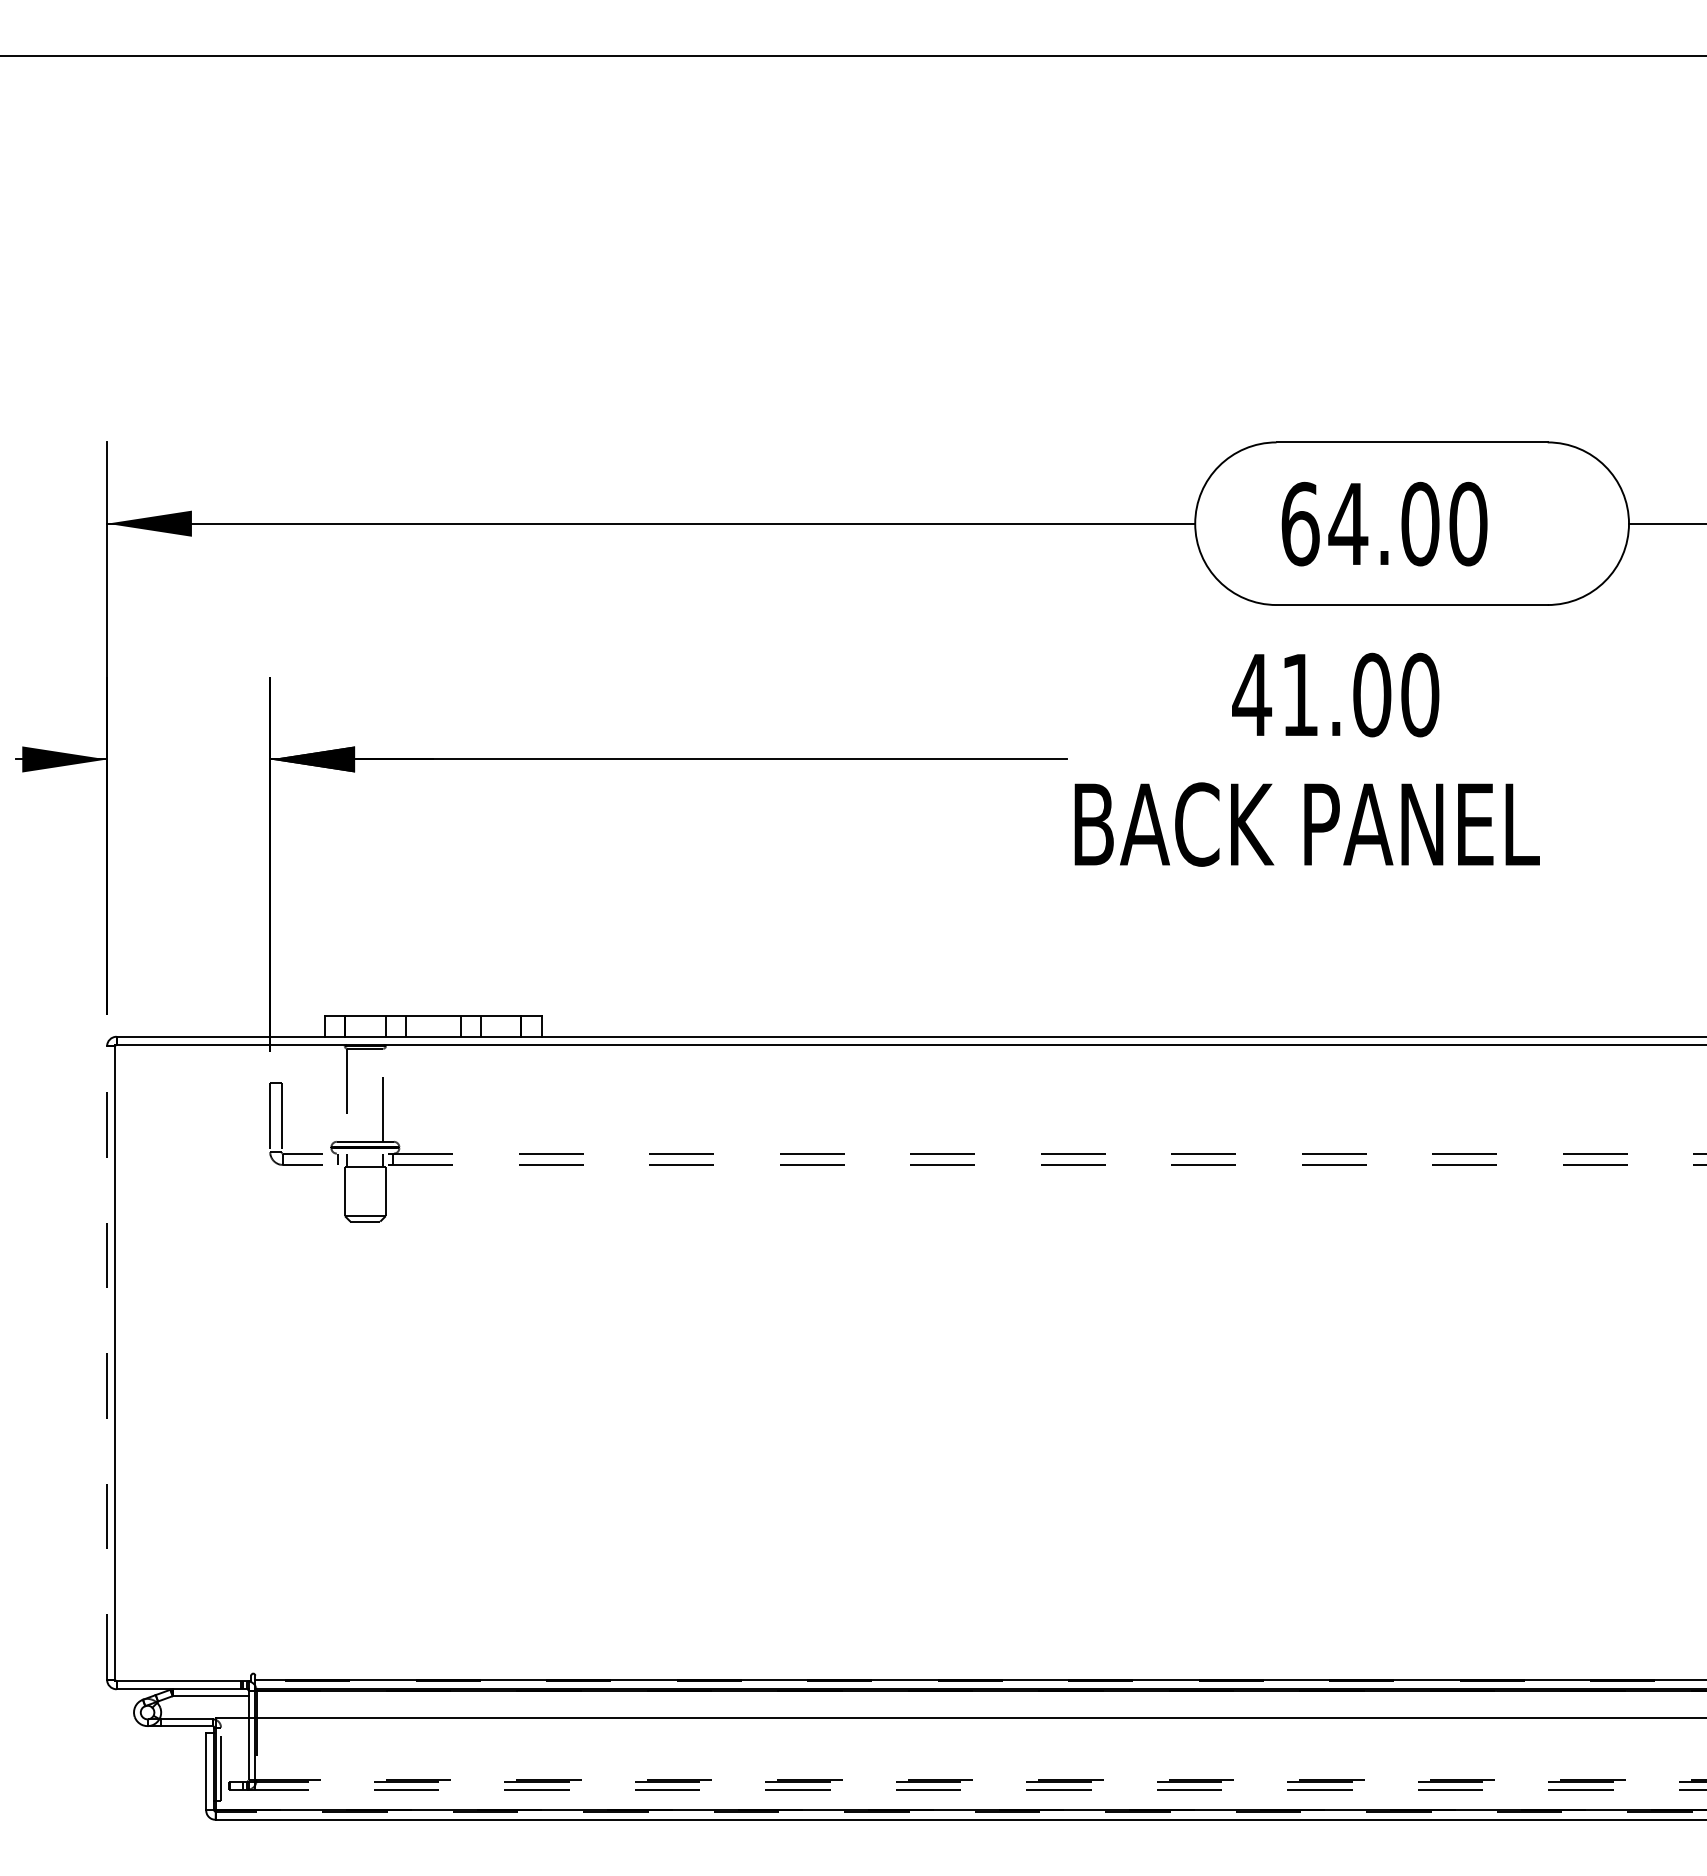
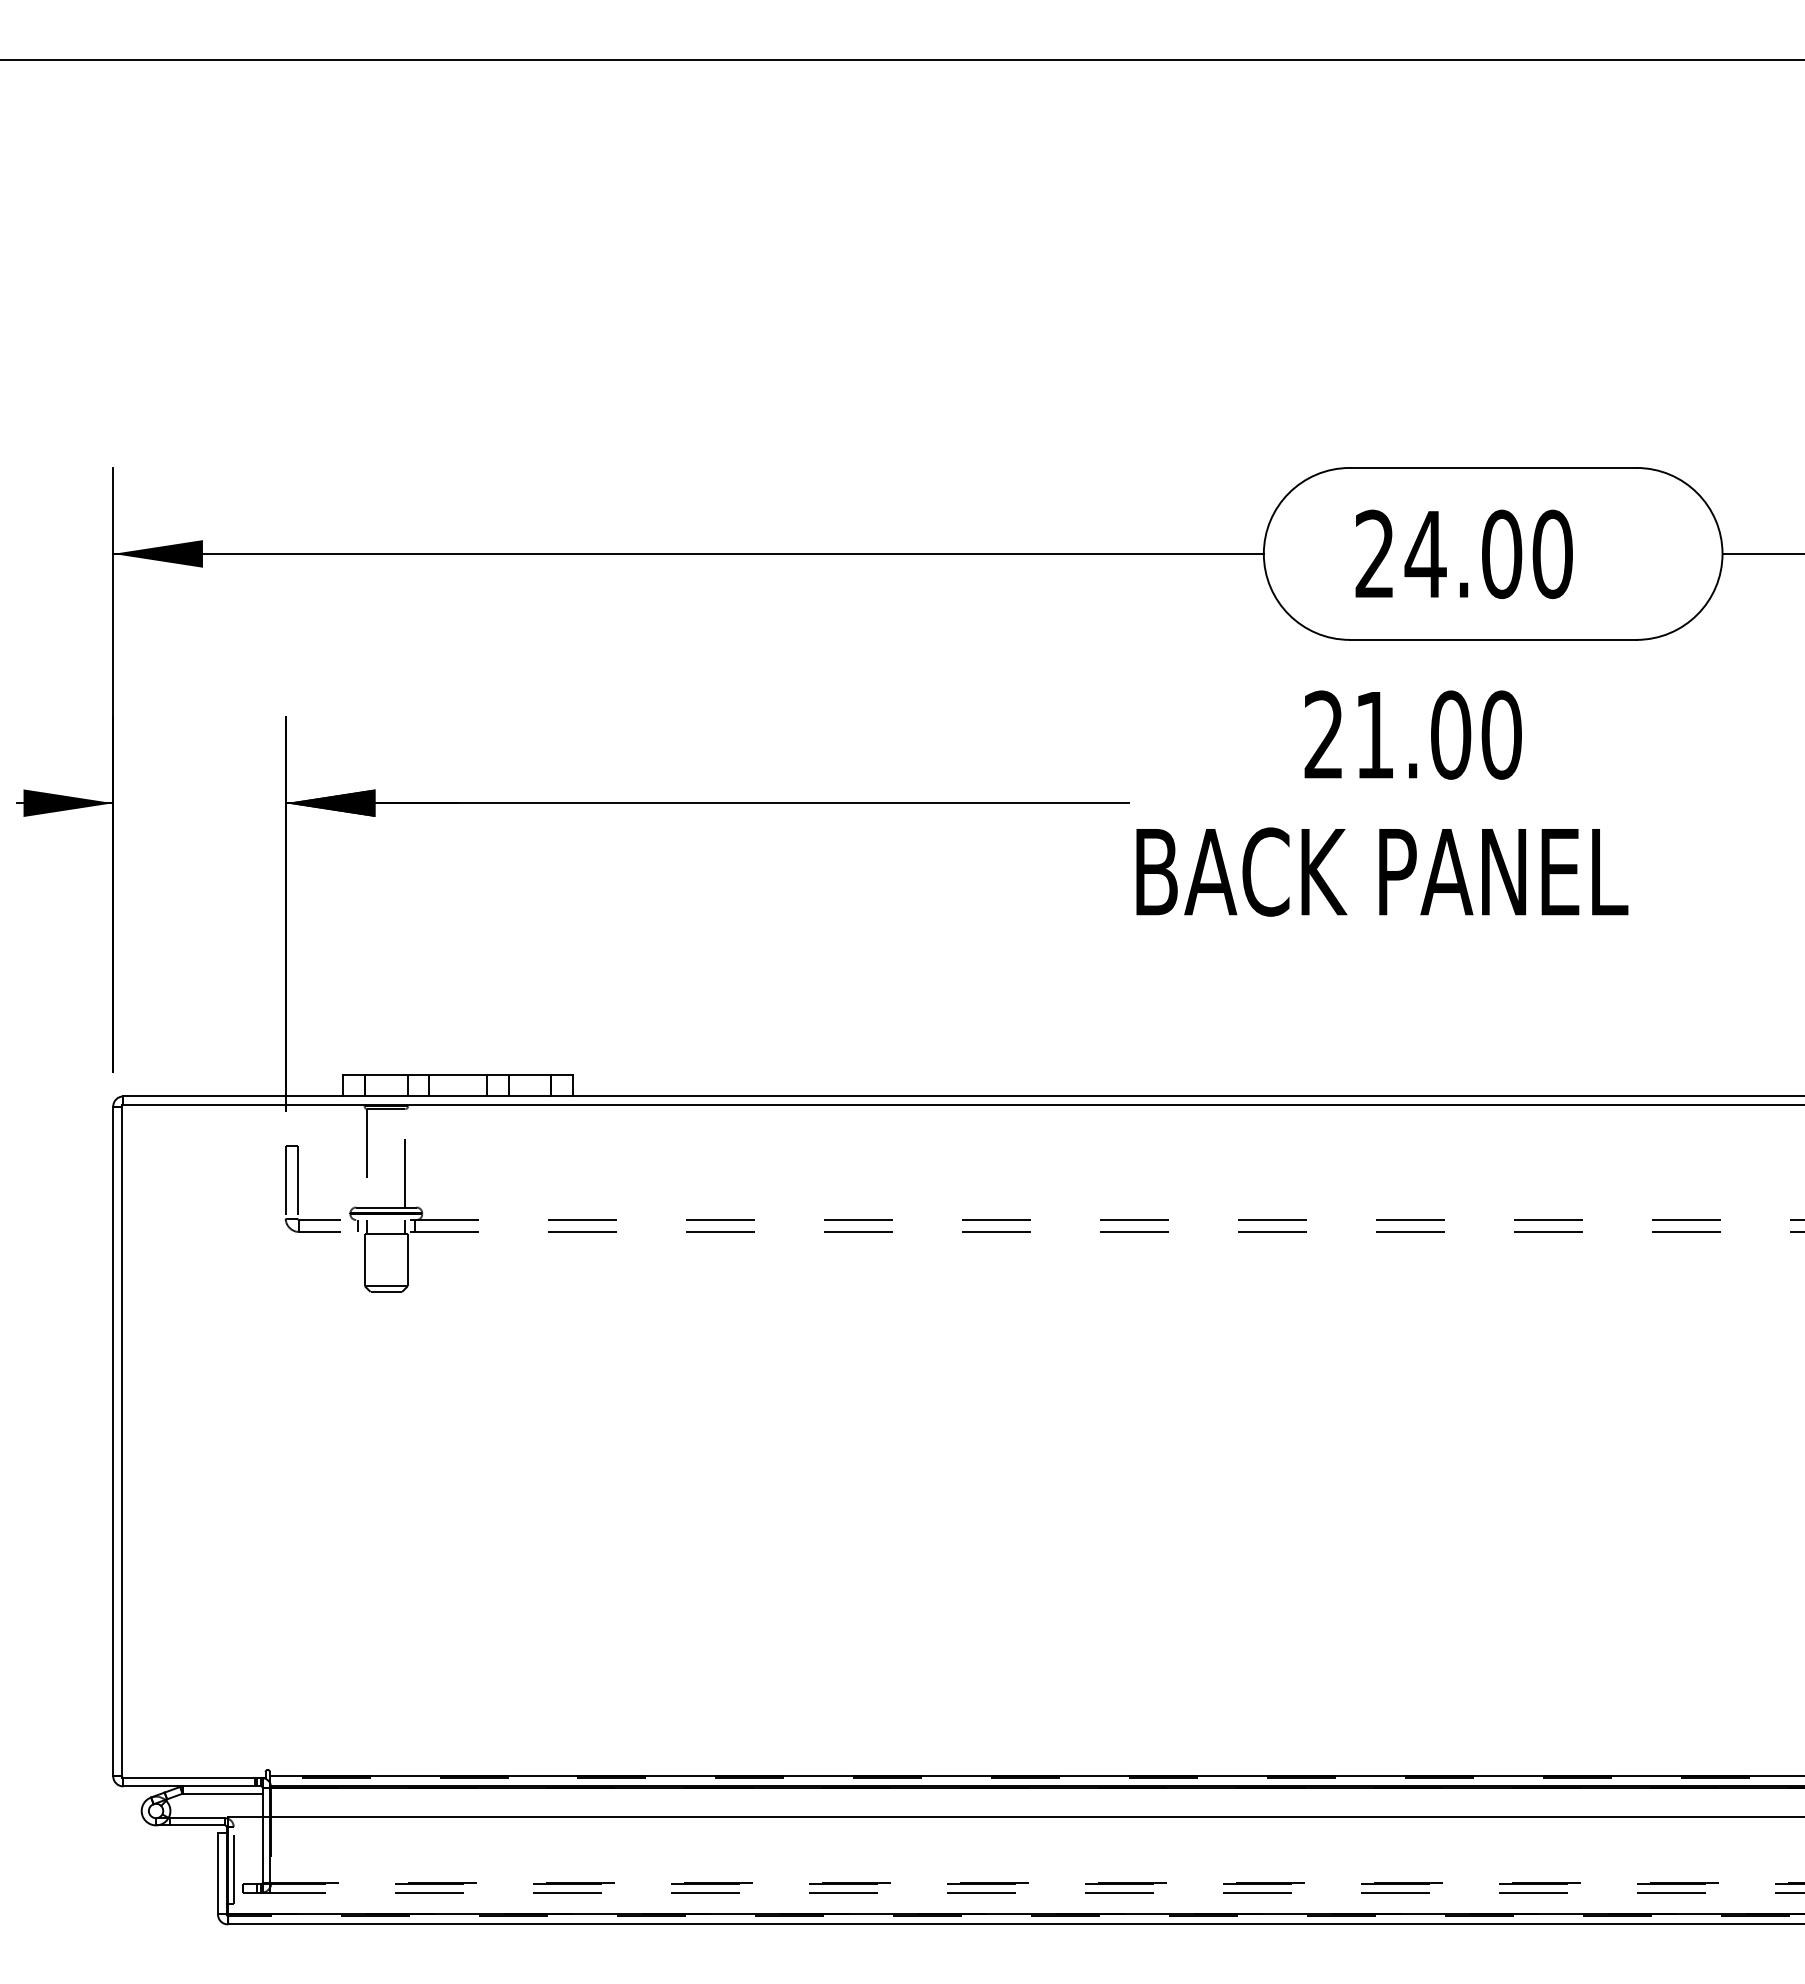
text: (1300, 524) -> (1375, 554), 64.00 -> 24.00
text: (1251, 694) -> (1323, 734), 41.00 -> 21.00
line: (107, 1363) -> (113, 1441), dashed -> solid

